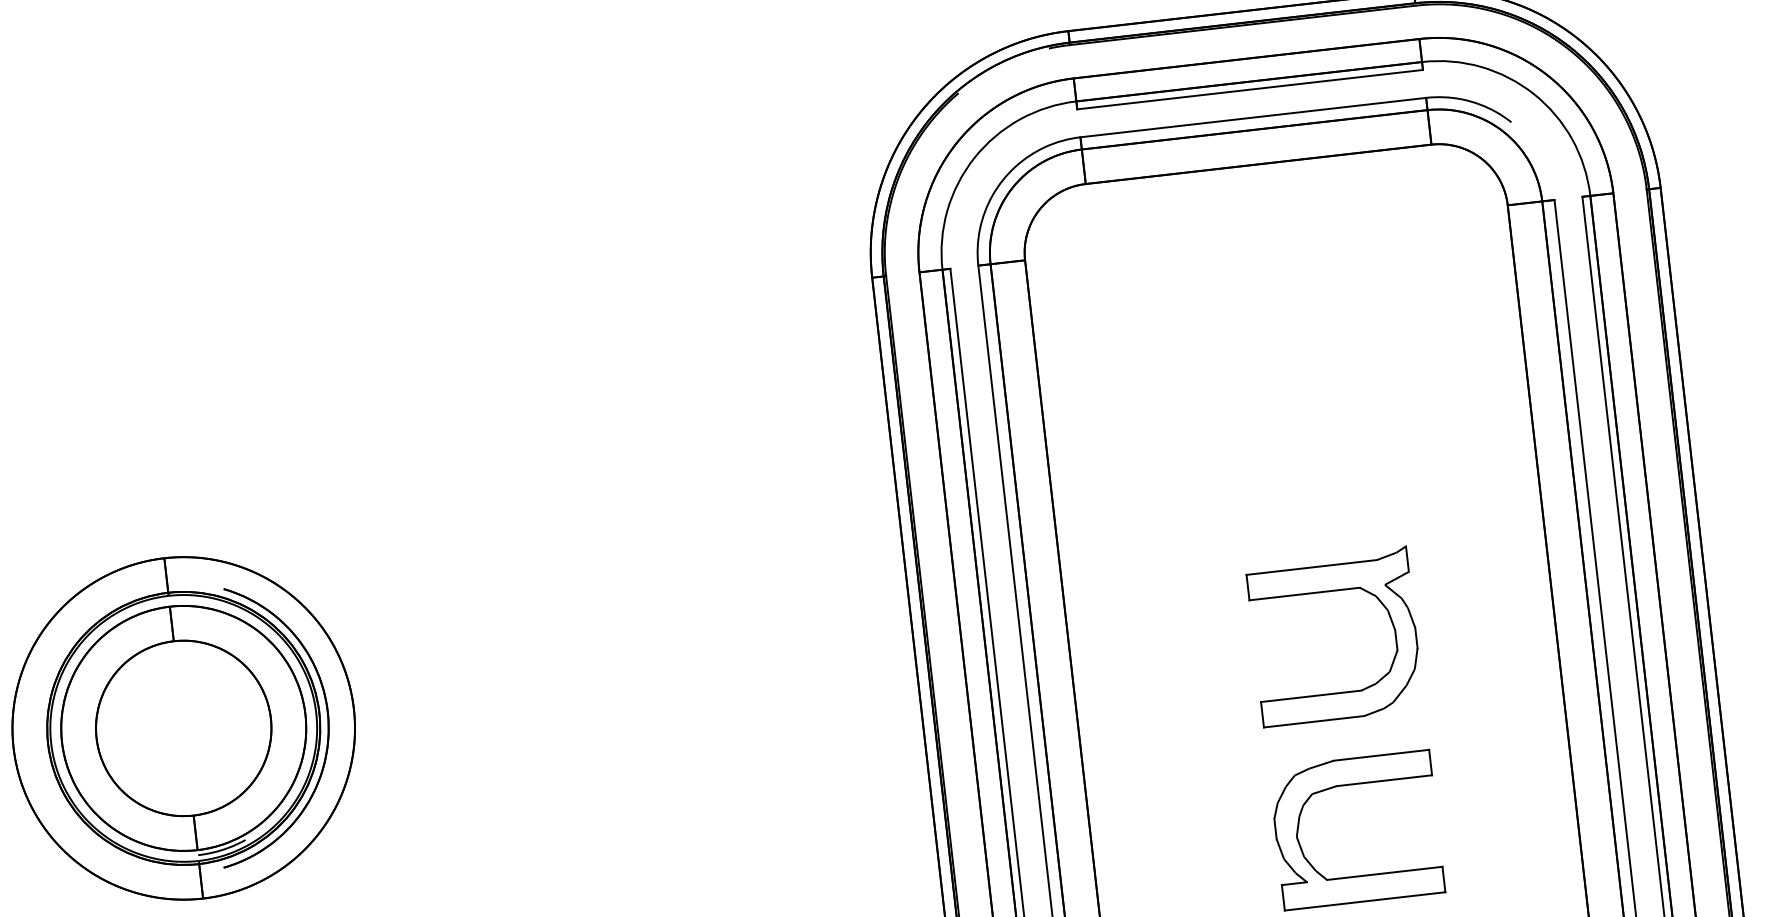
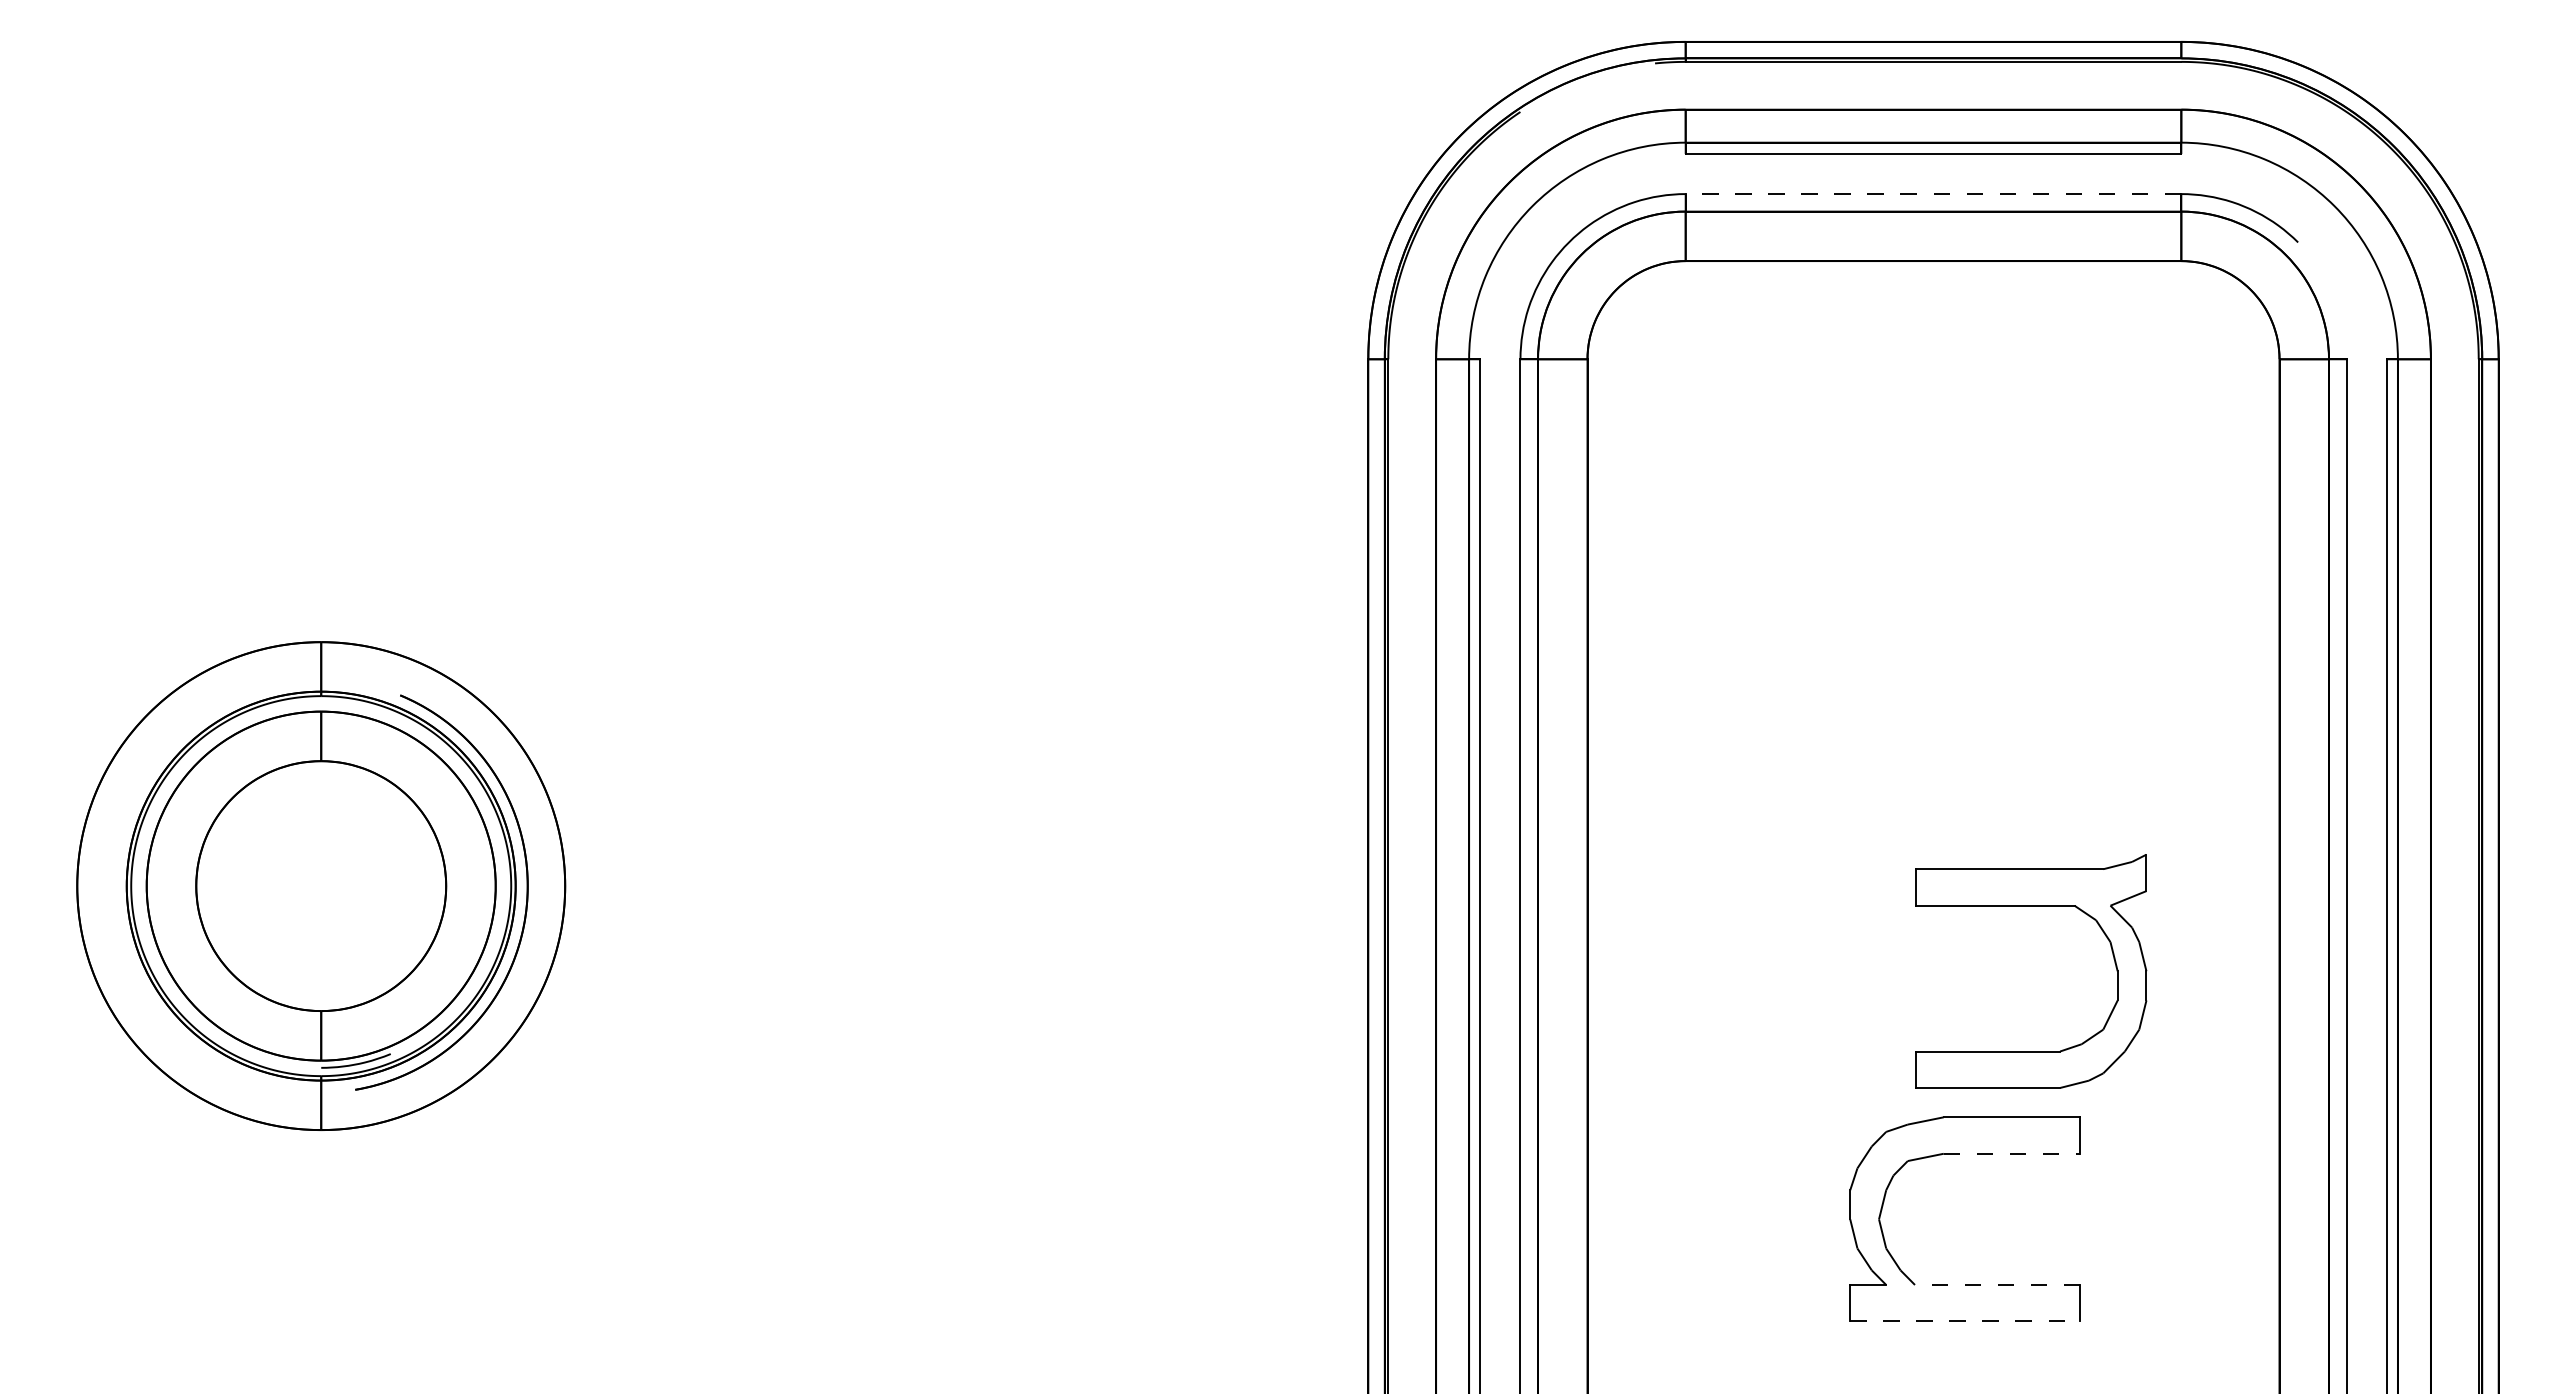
line: (1253, 117) -> (1933, 194), solid -> dashed
part: (1329, 591) -> (2031, 906), moved
line: (1384, 780) -> (2012, 1153), solid -> dashed
line: (1384, 873) -> (1997, 1284), solid -> dashed
line: (1365, 901) -> (1965, 1321), solid -> dashed

